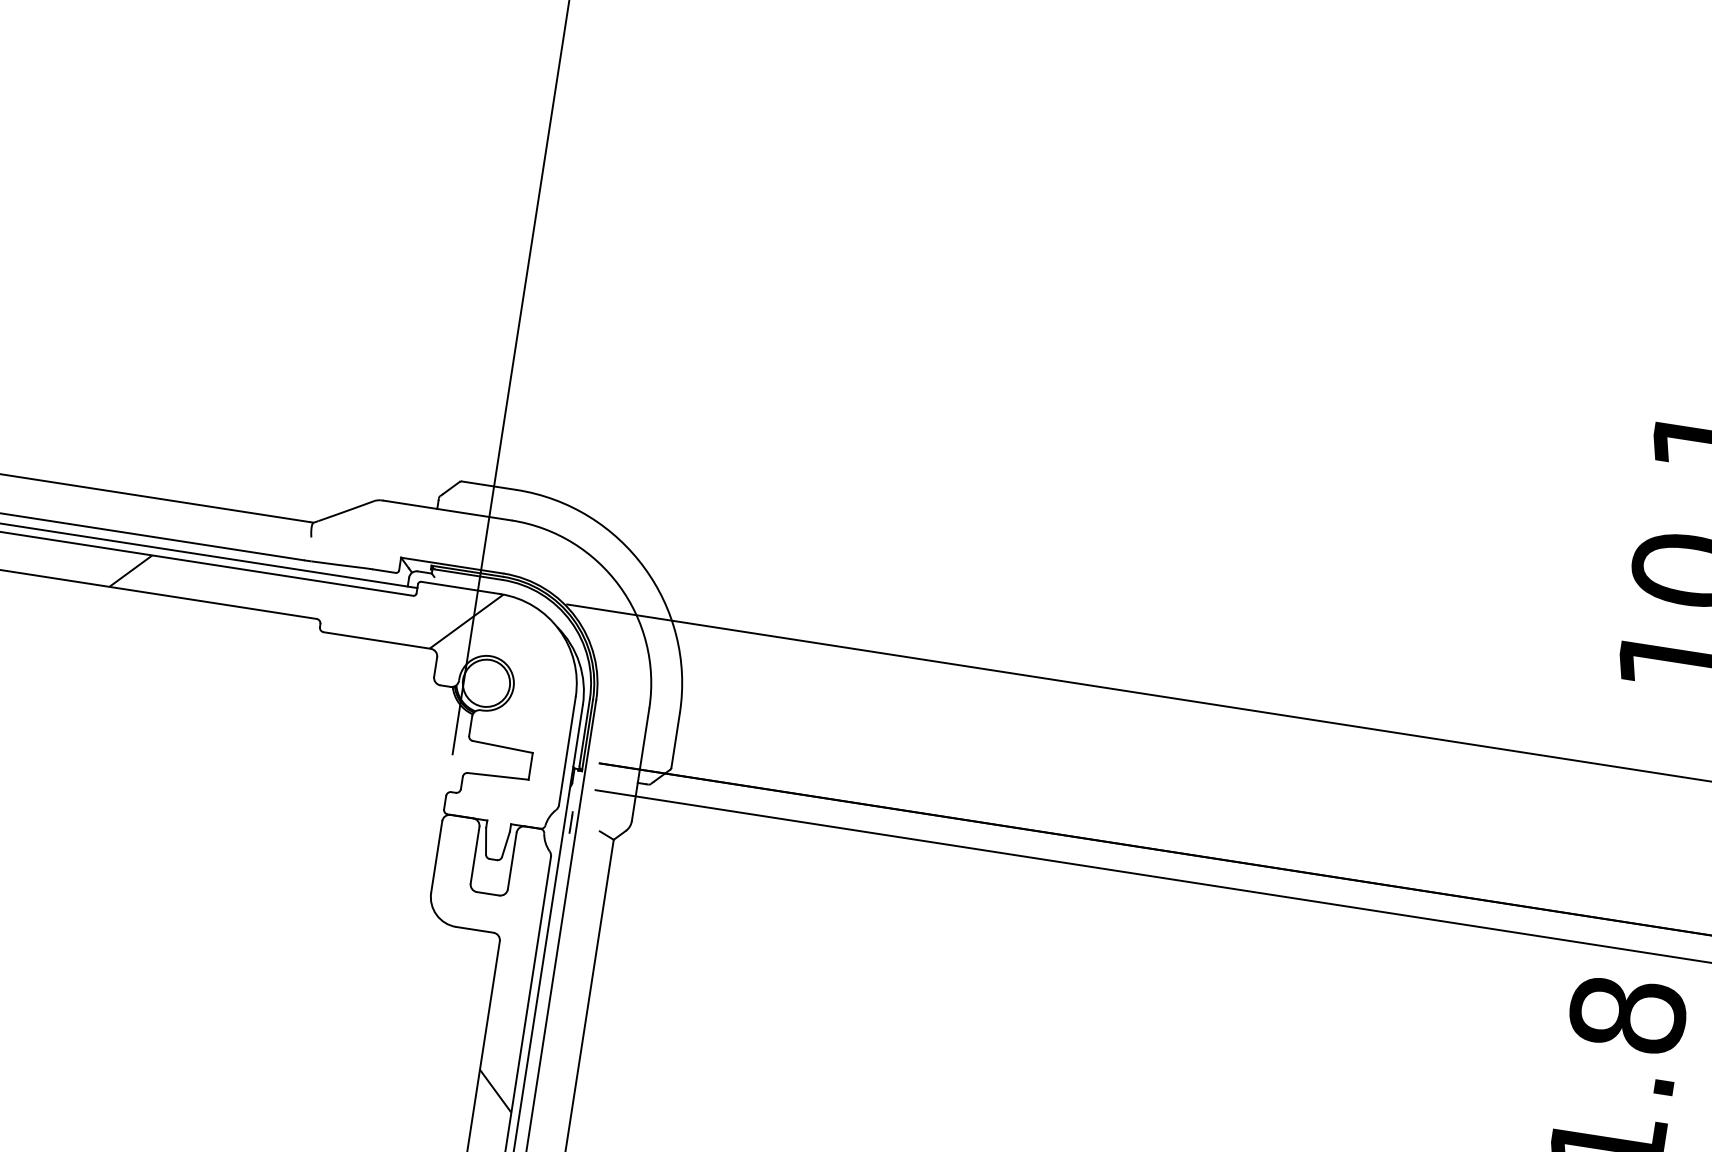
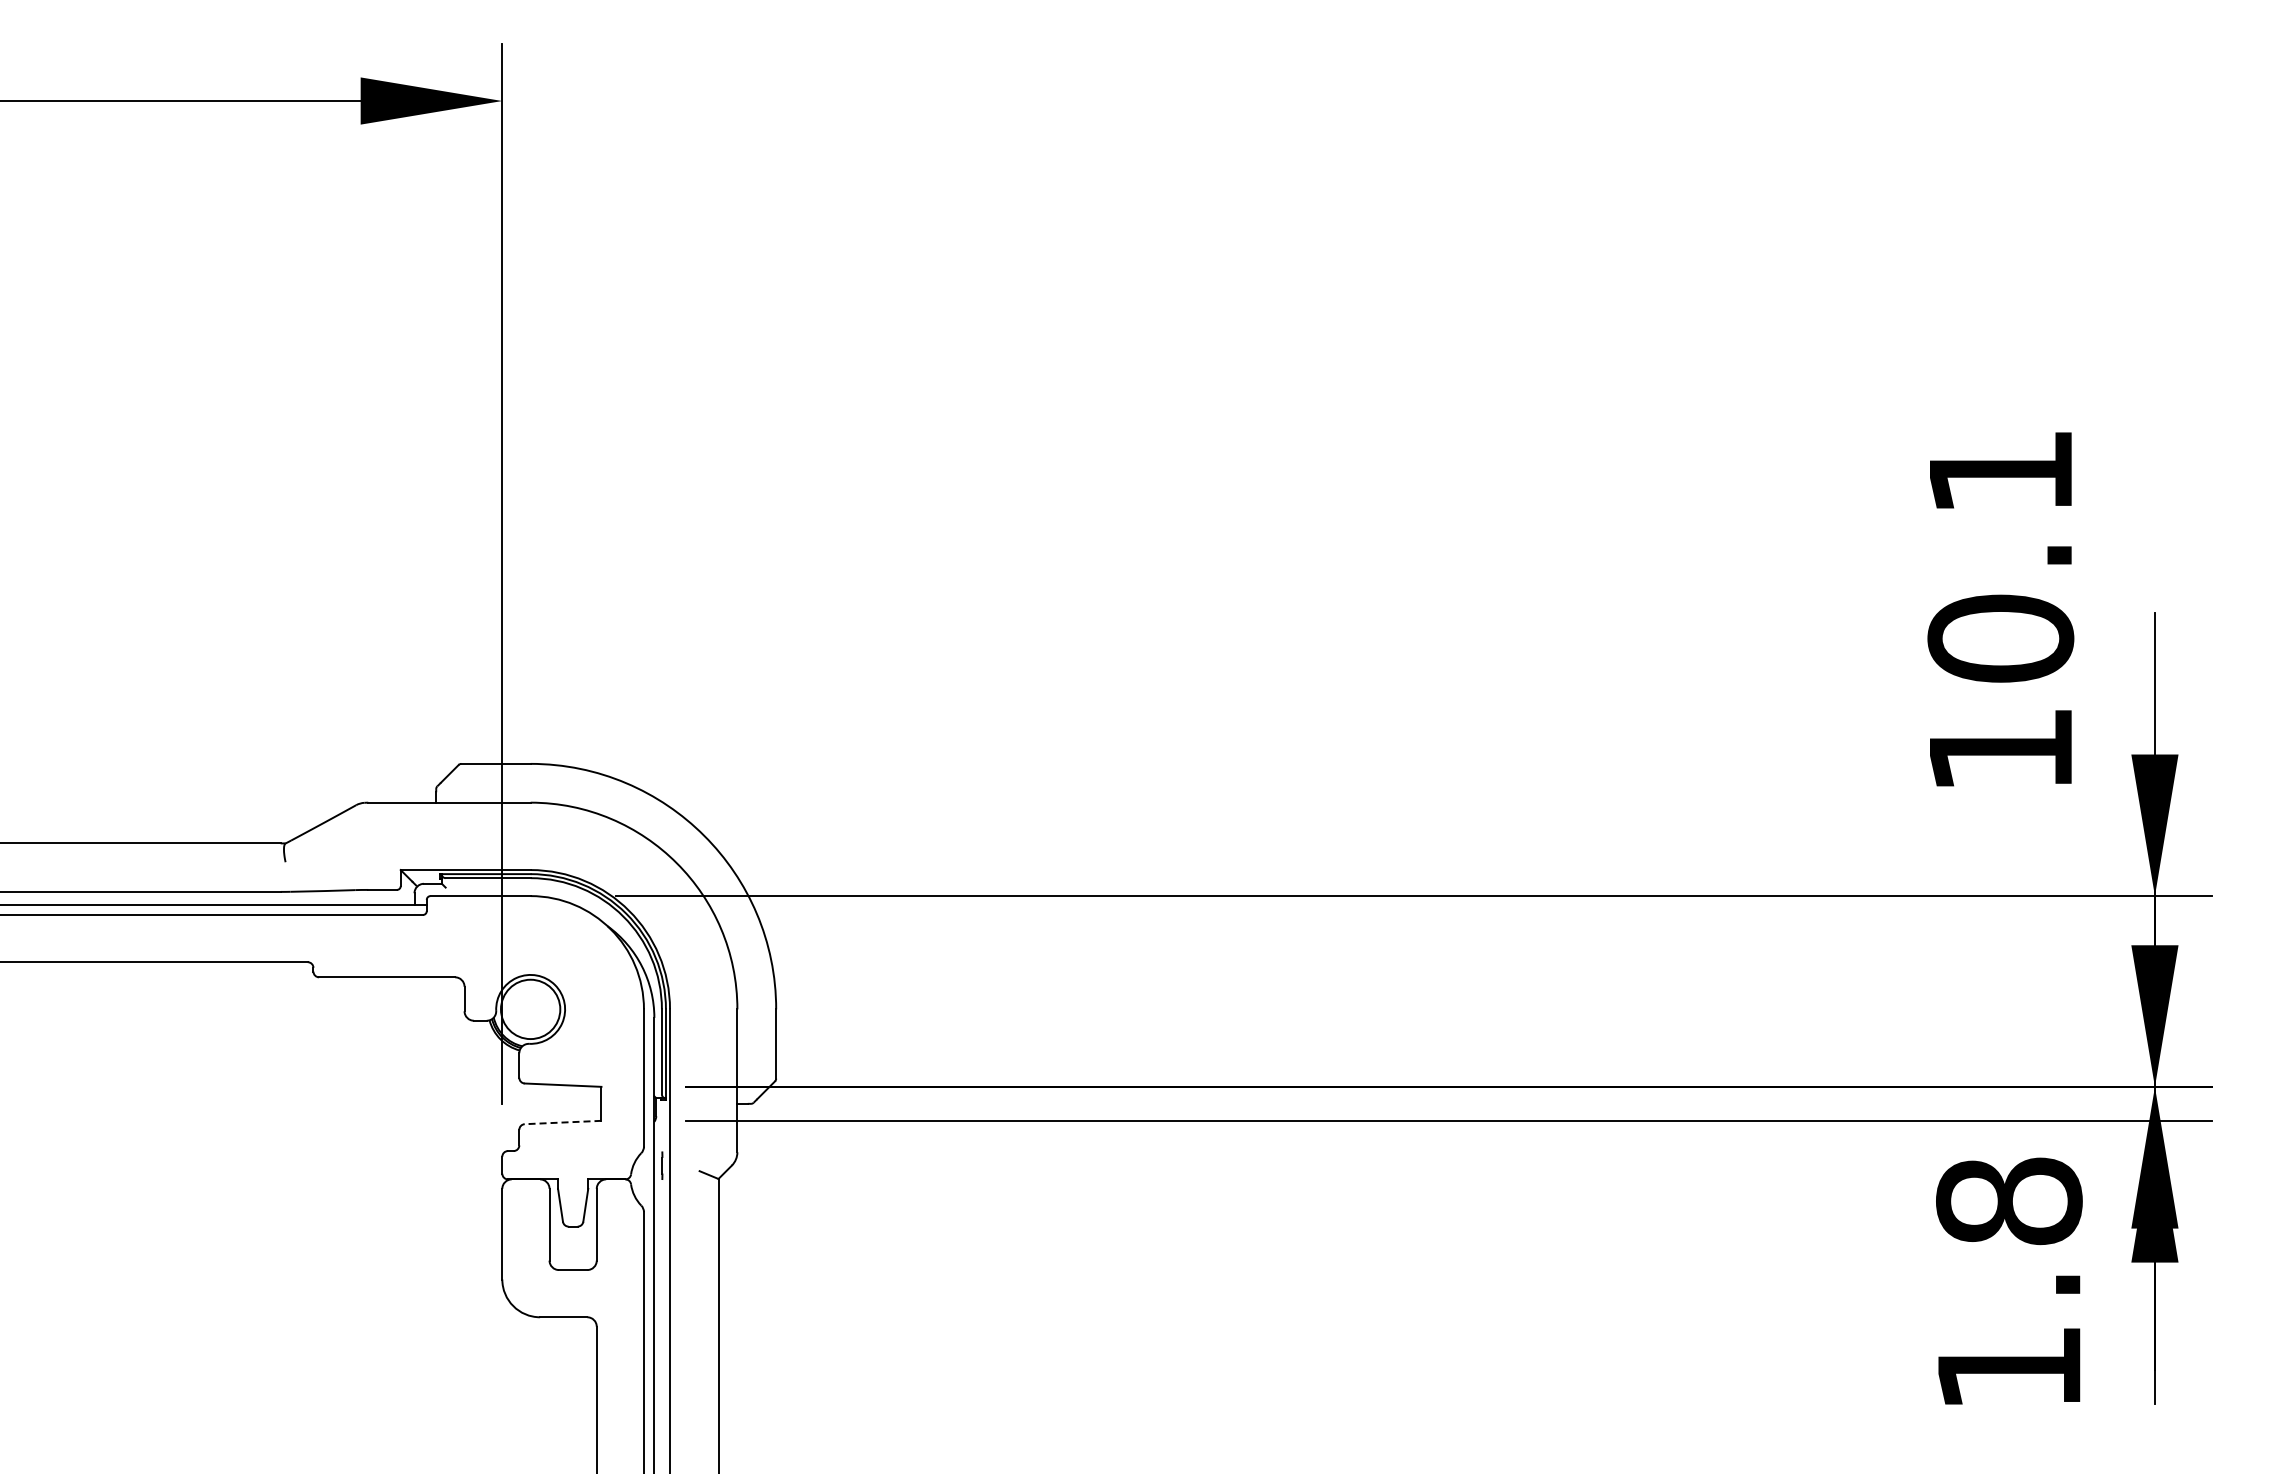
hatch: (305, 596) -> (289, 936), removed
line: (497, 776) -> (562, 1122), solid -> dashed

